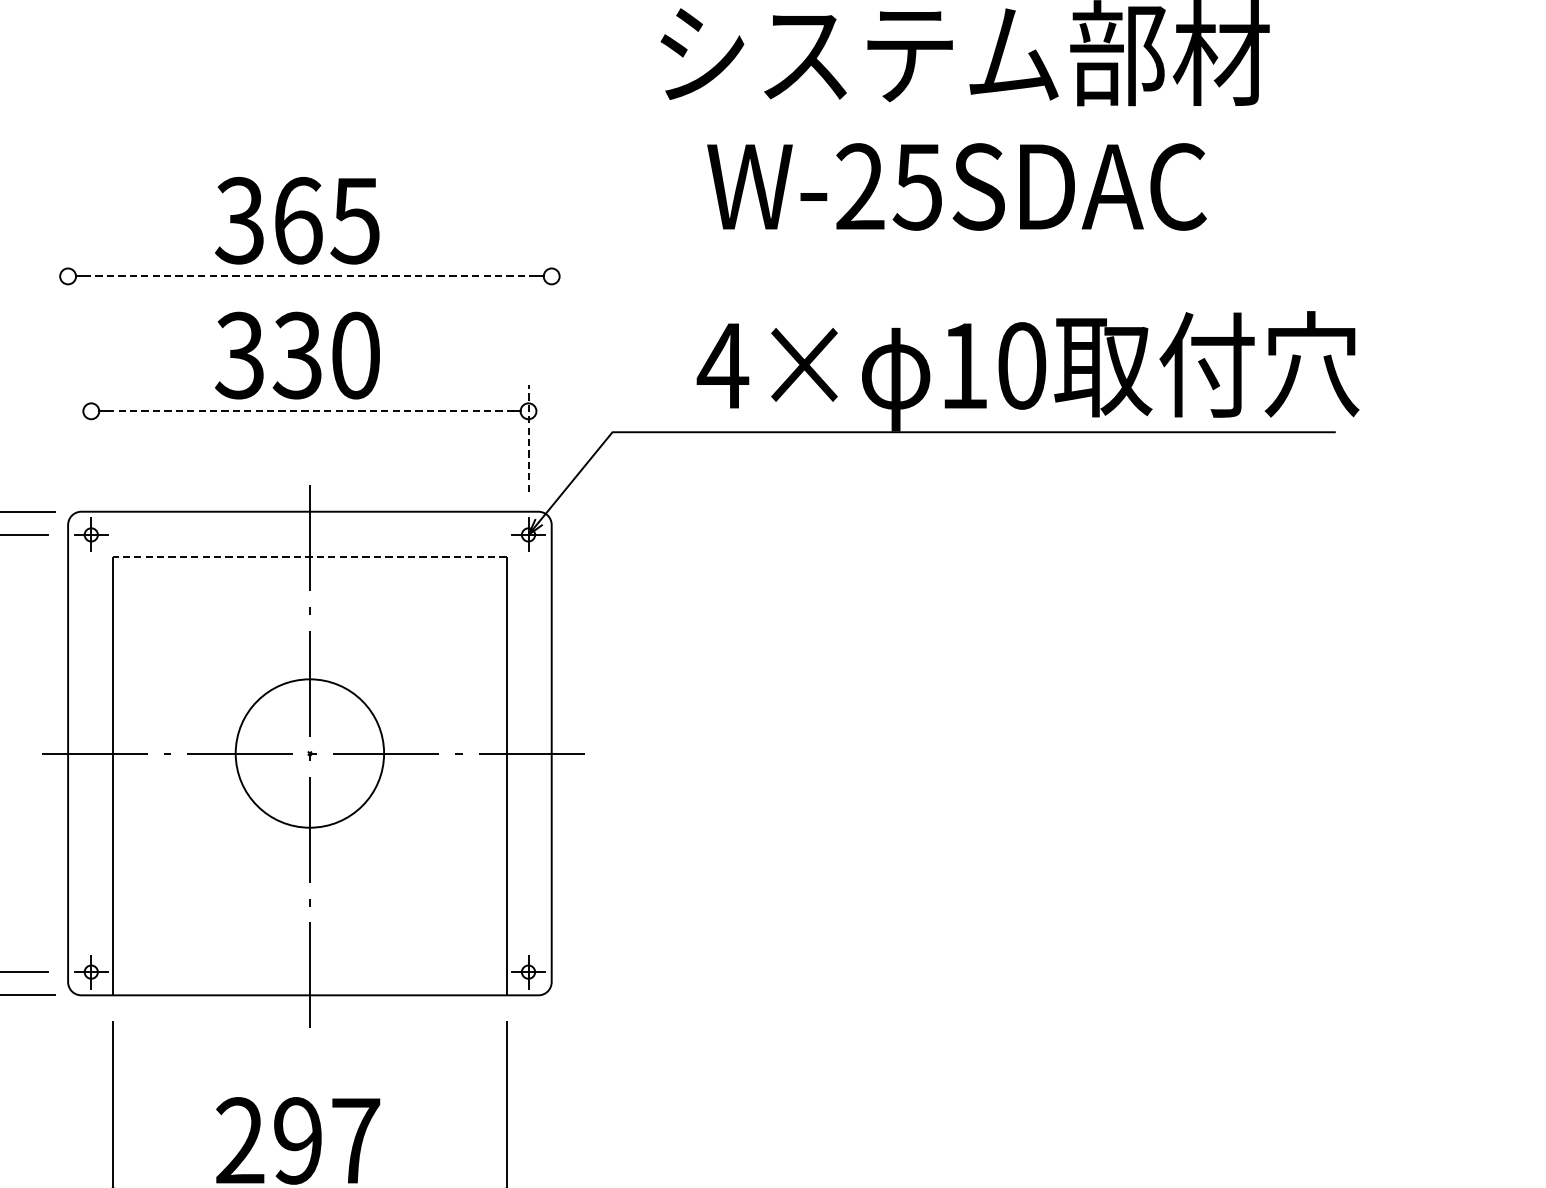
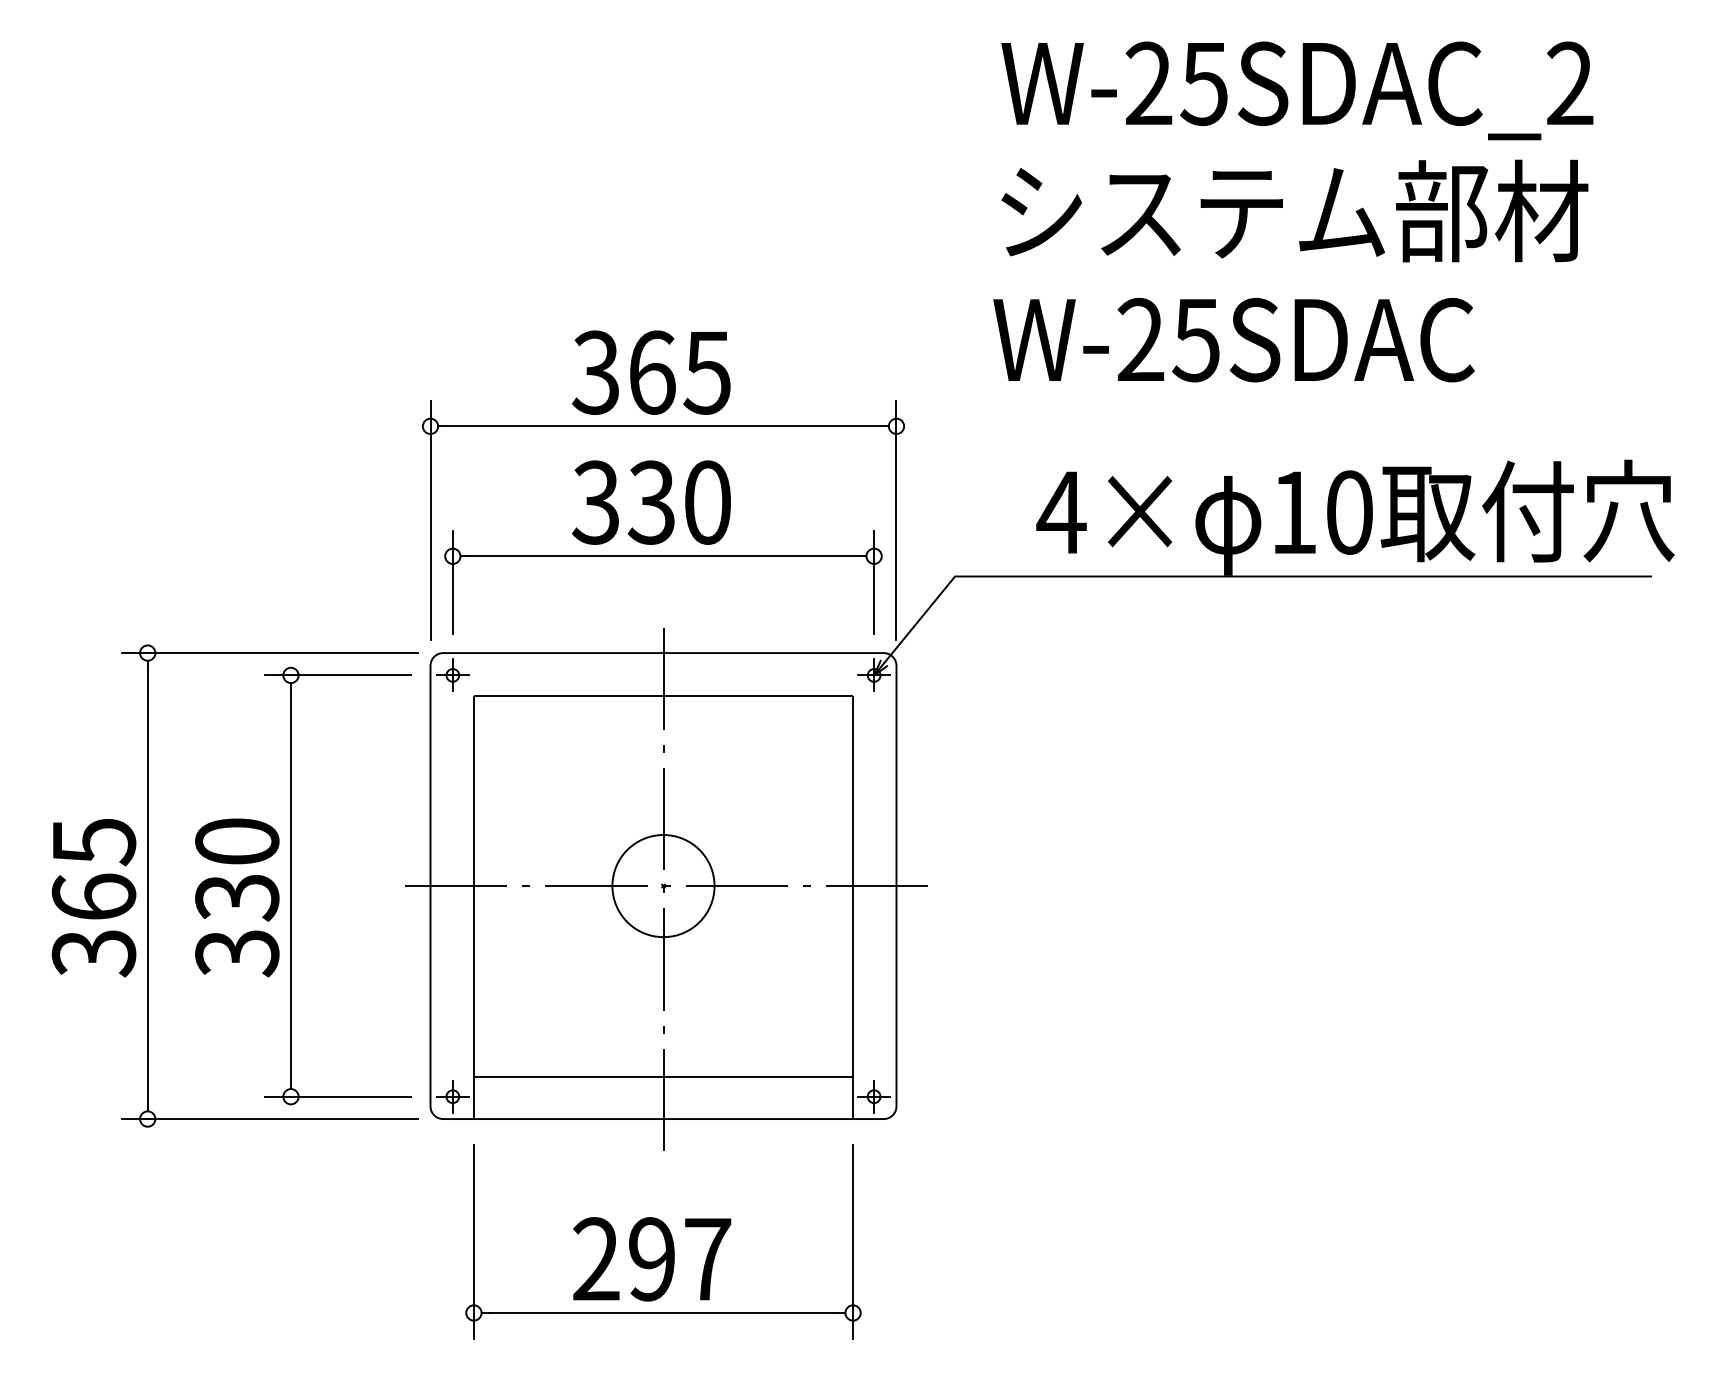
text: (956, 186) -> (1233, 339), moved
line: (309, 276) -> (663, 426), dashed -> solid
line: (68, 374) -> (430, 520), added
line: (551, 374) -> (896, 520), added
line: (309, 411) -> (663, 556), dashed -> solid
line: (90, 437) -> (452, 581), added
line: (528, 438) -> (874, 582), dashed -> solid
line: (309, 556) -> (663, 696), dashed -> solid
circle: (309, 753) -> (663, 886), size x0.71
line: (309, 951) -> (663, 1076), added

